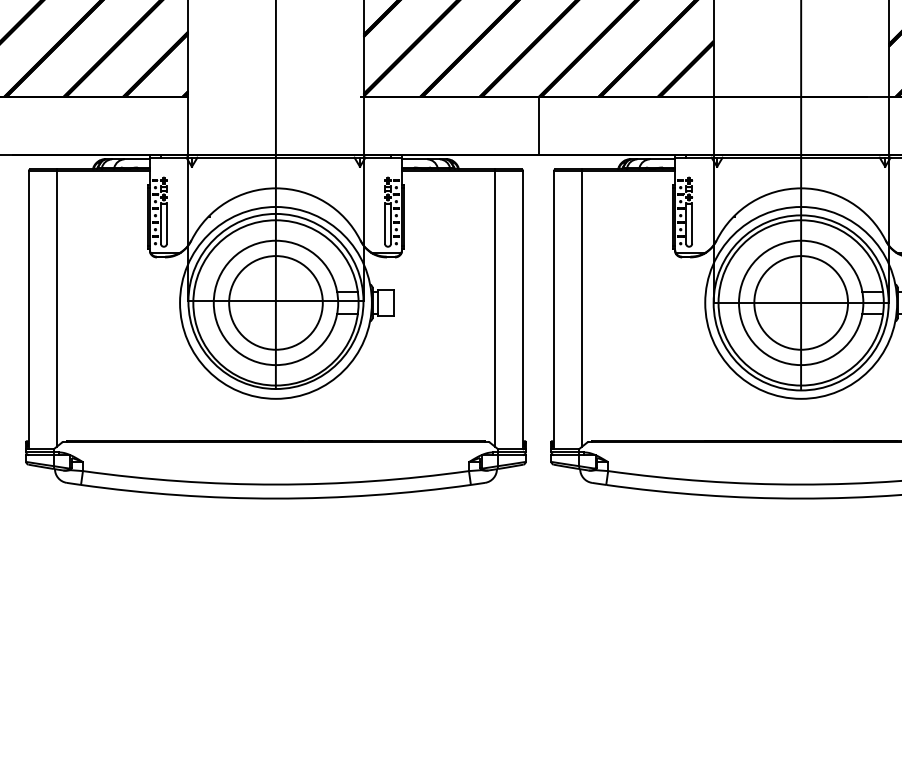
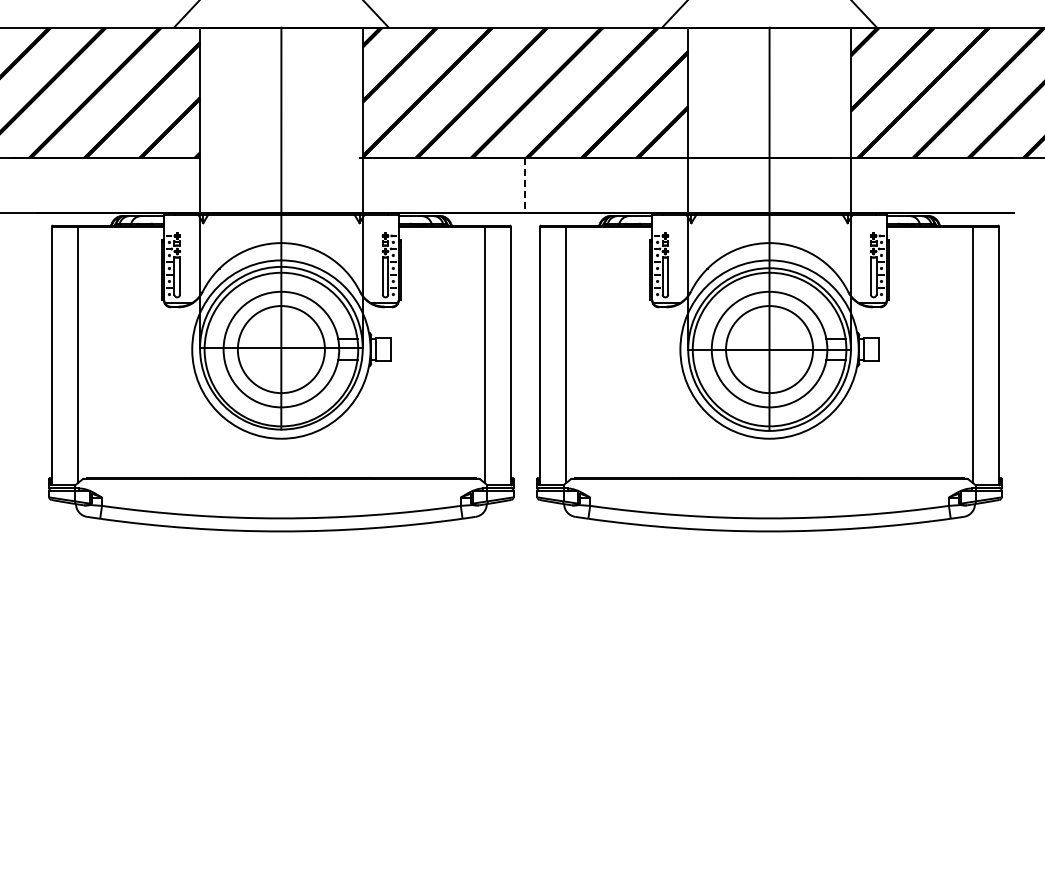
line: (538, 126) -> (525, 185), solid -> dashed

